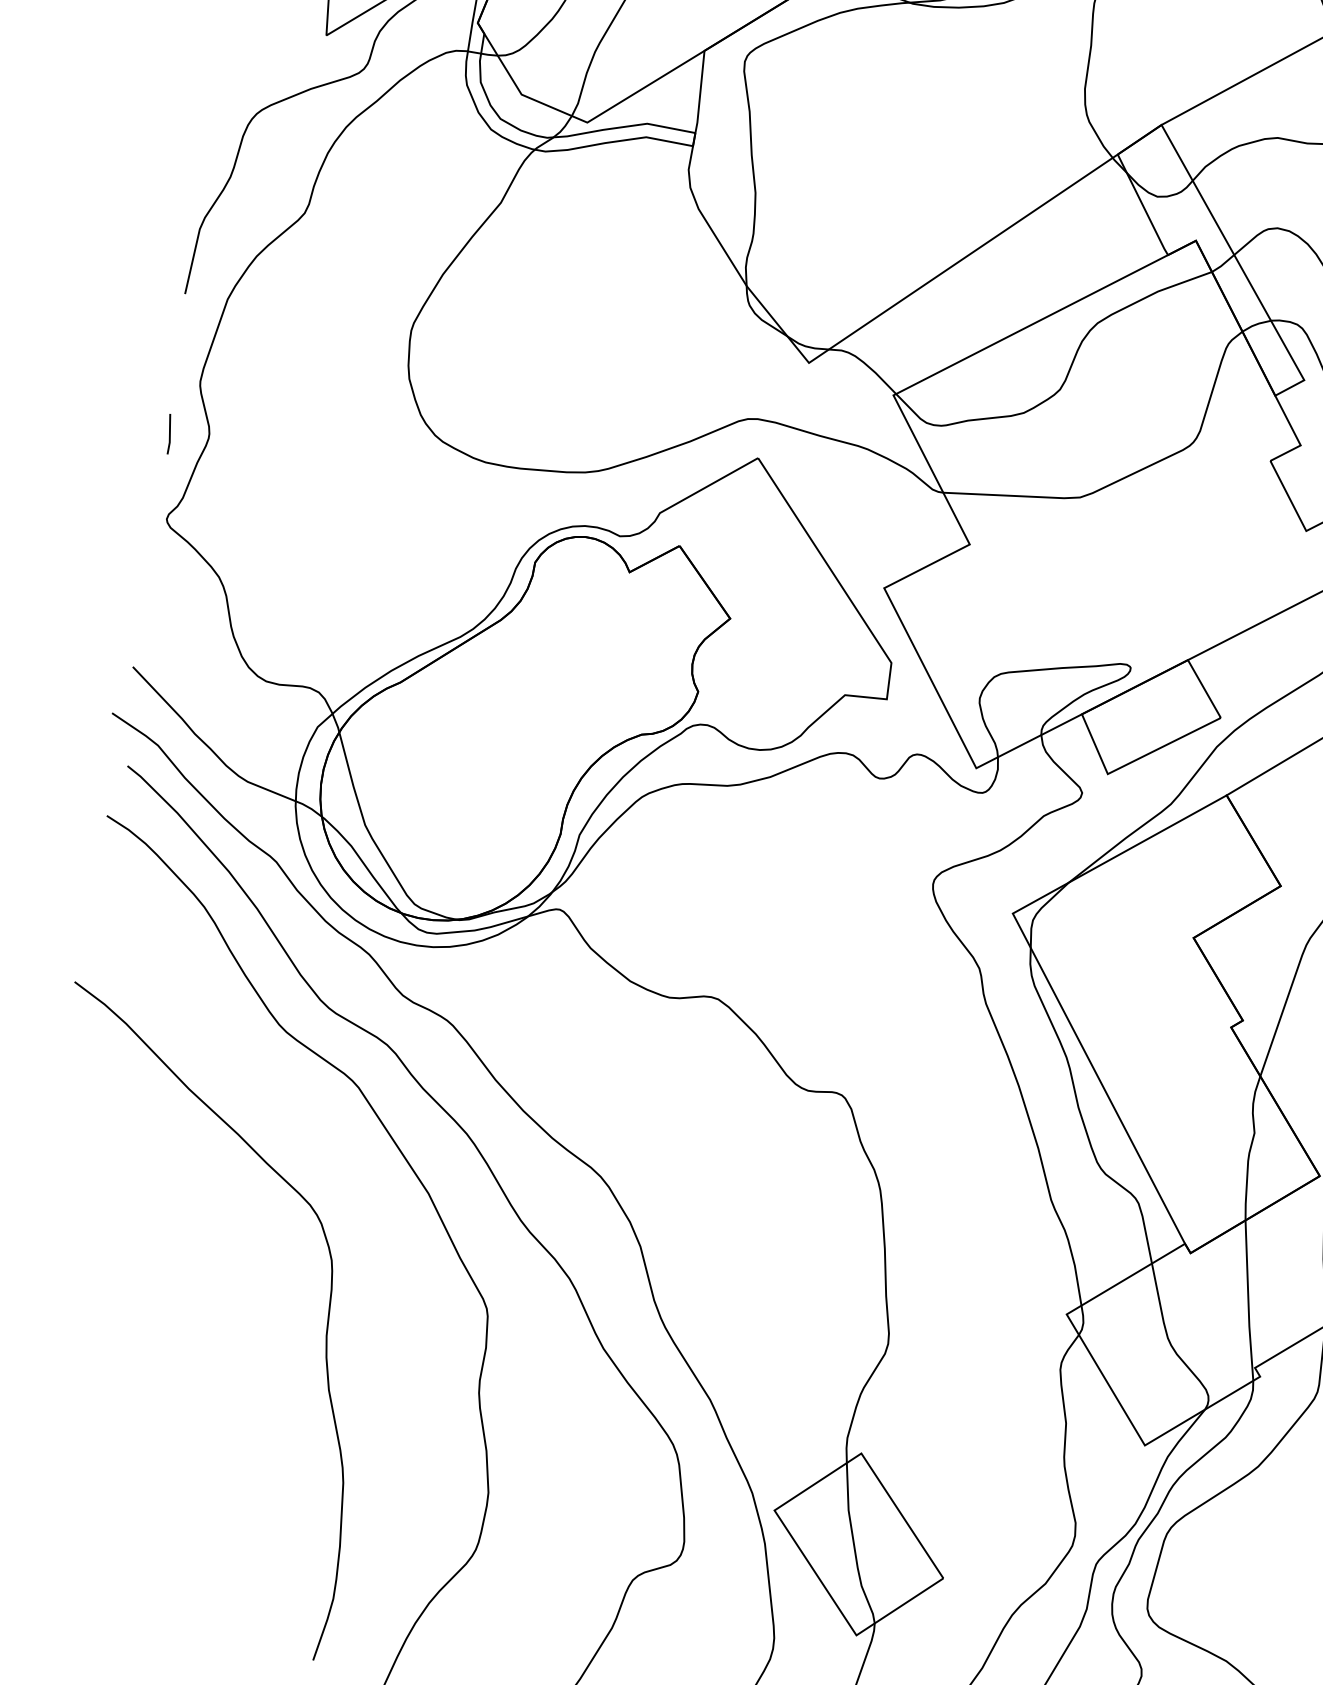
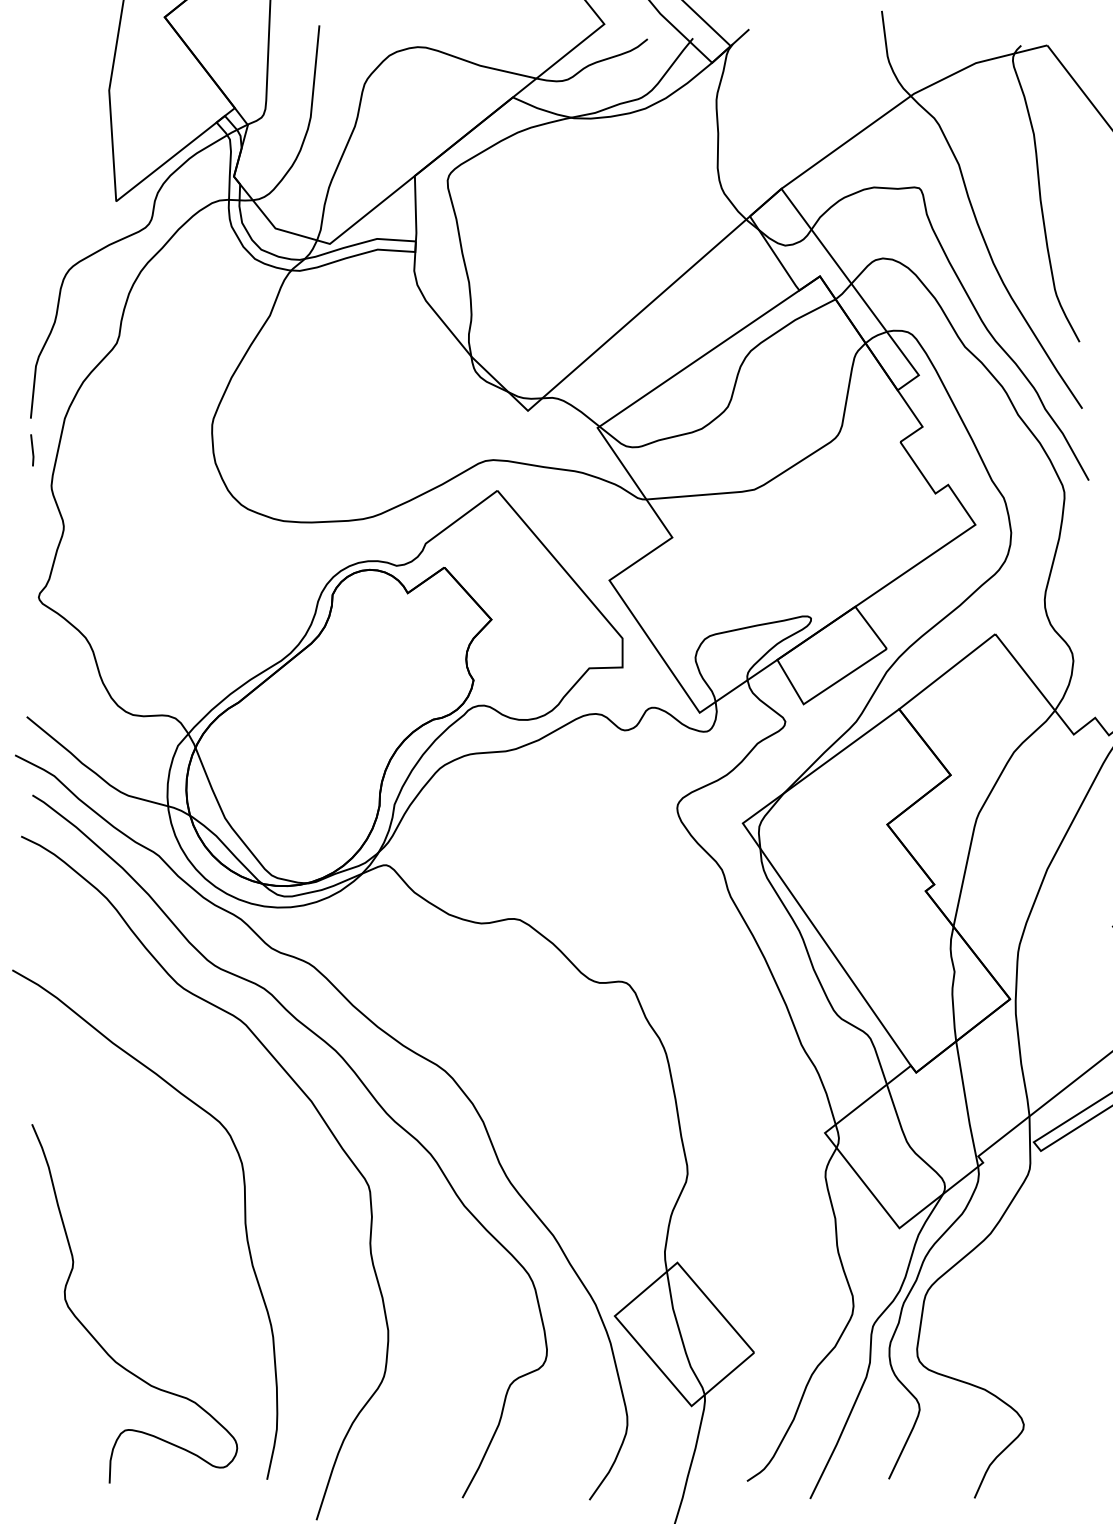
line: (169, 434) -> (32, 450), moved
curve: (117, 1450) -> (92, 1334), added

